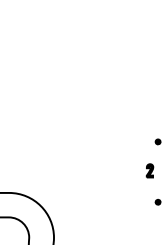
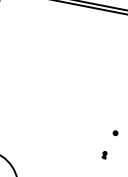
part: (149, 170) -> (104, 154), size x0.6

